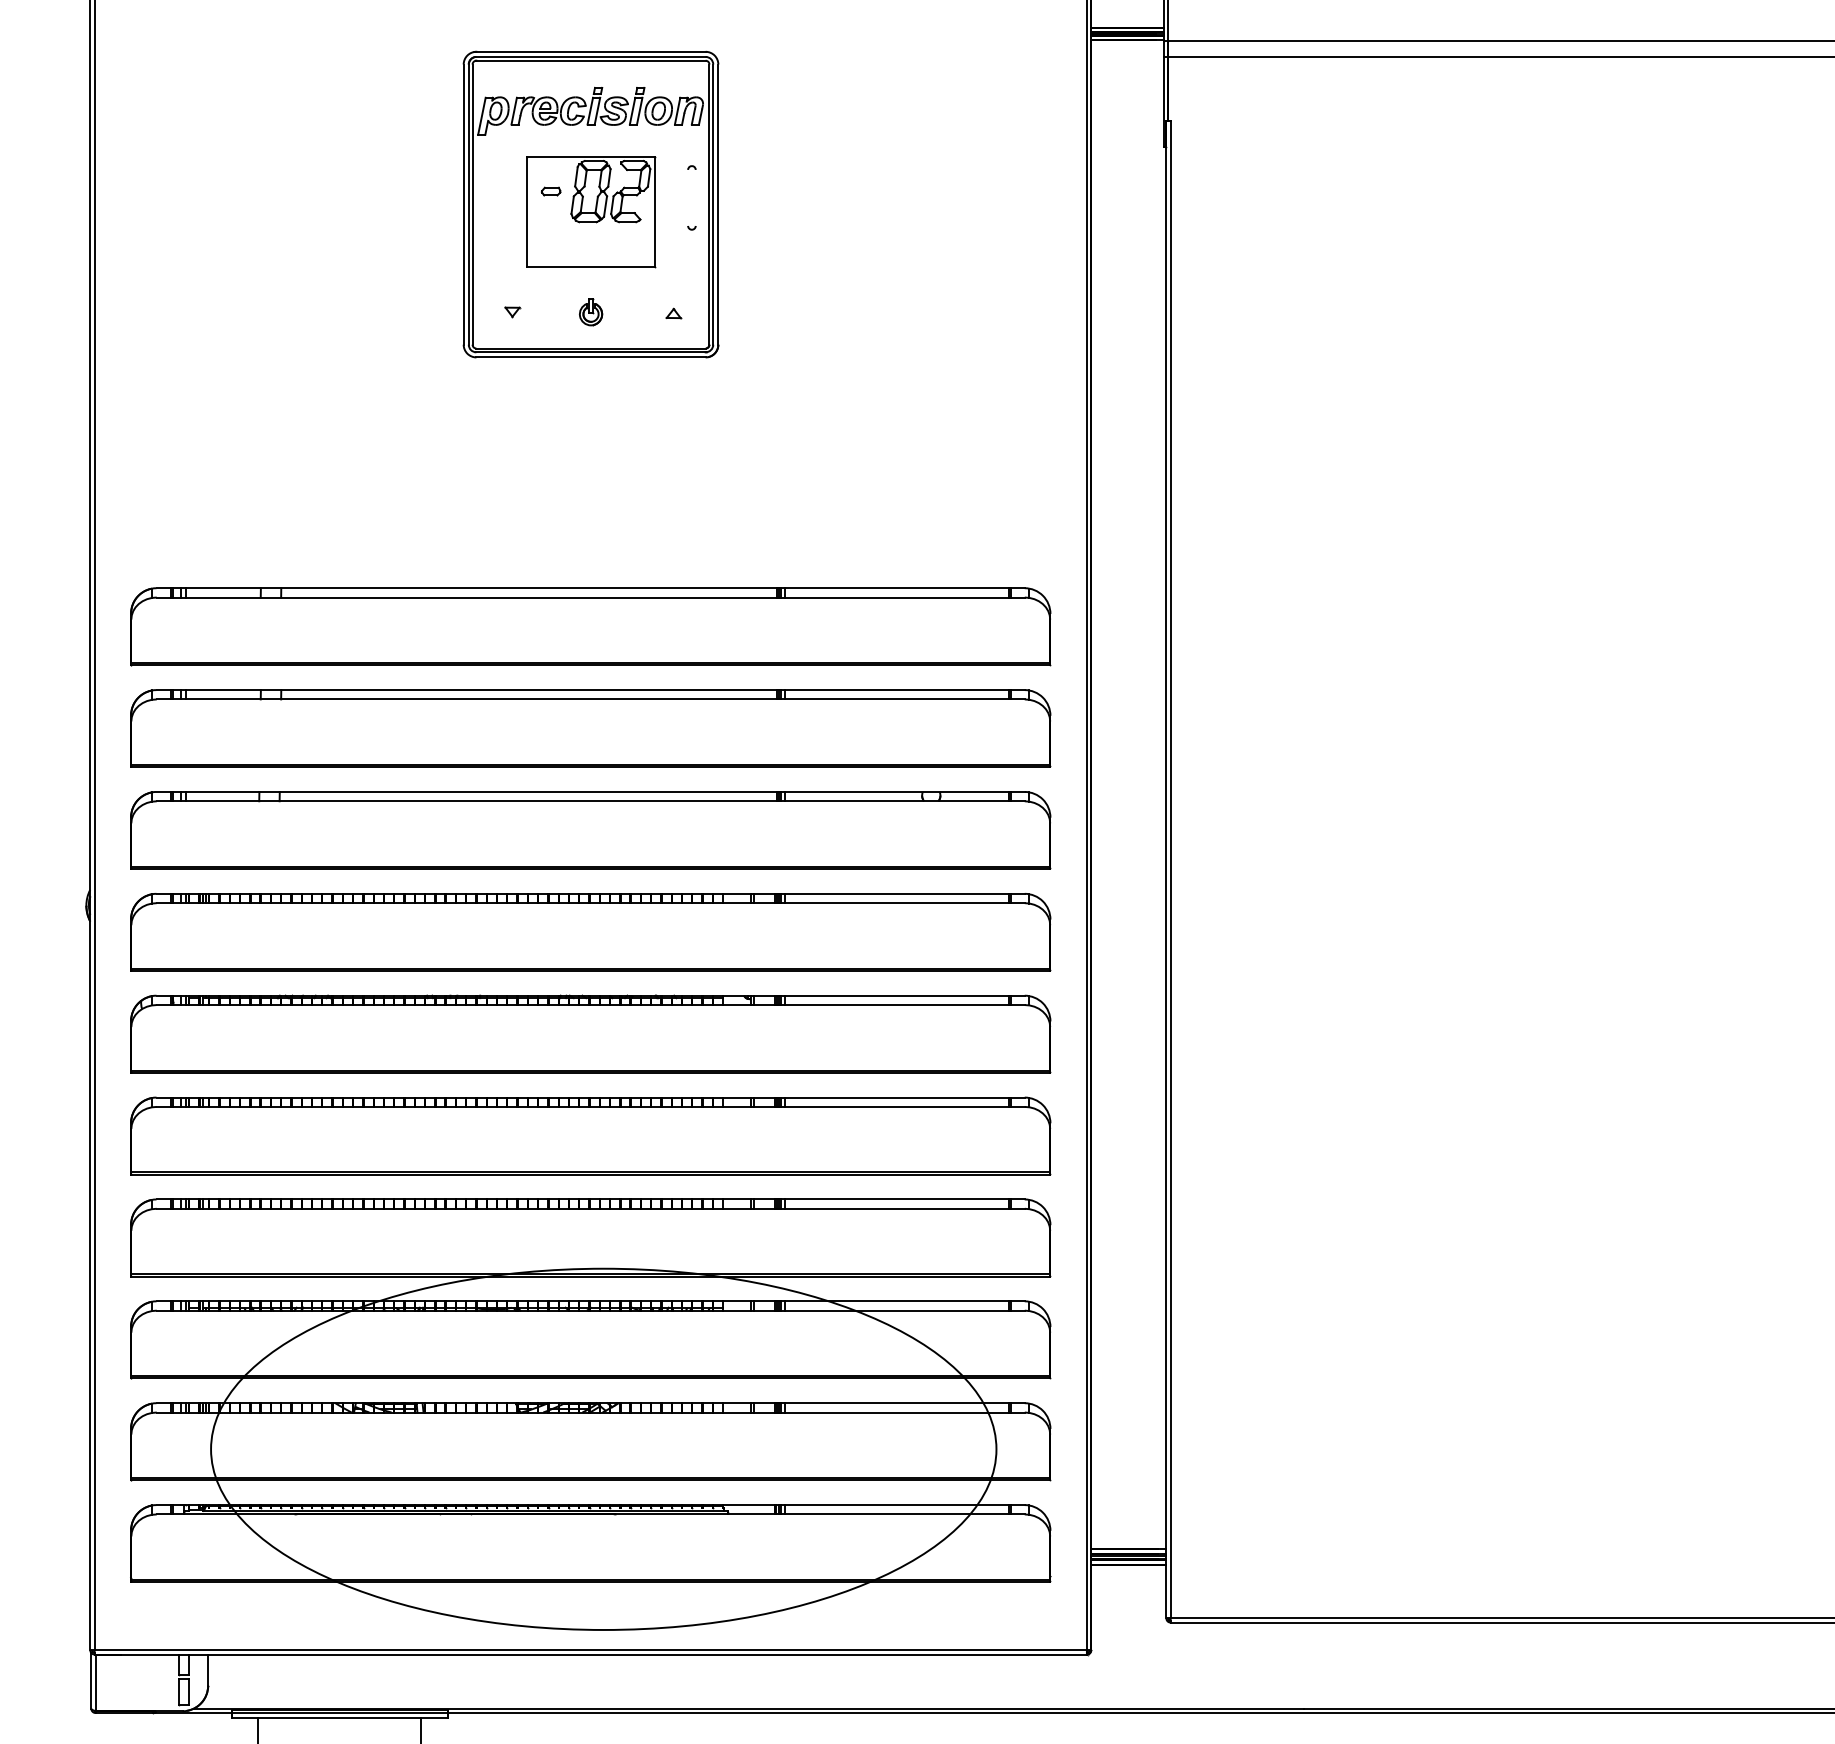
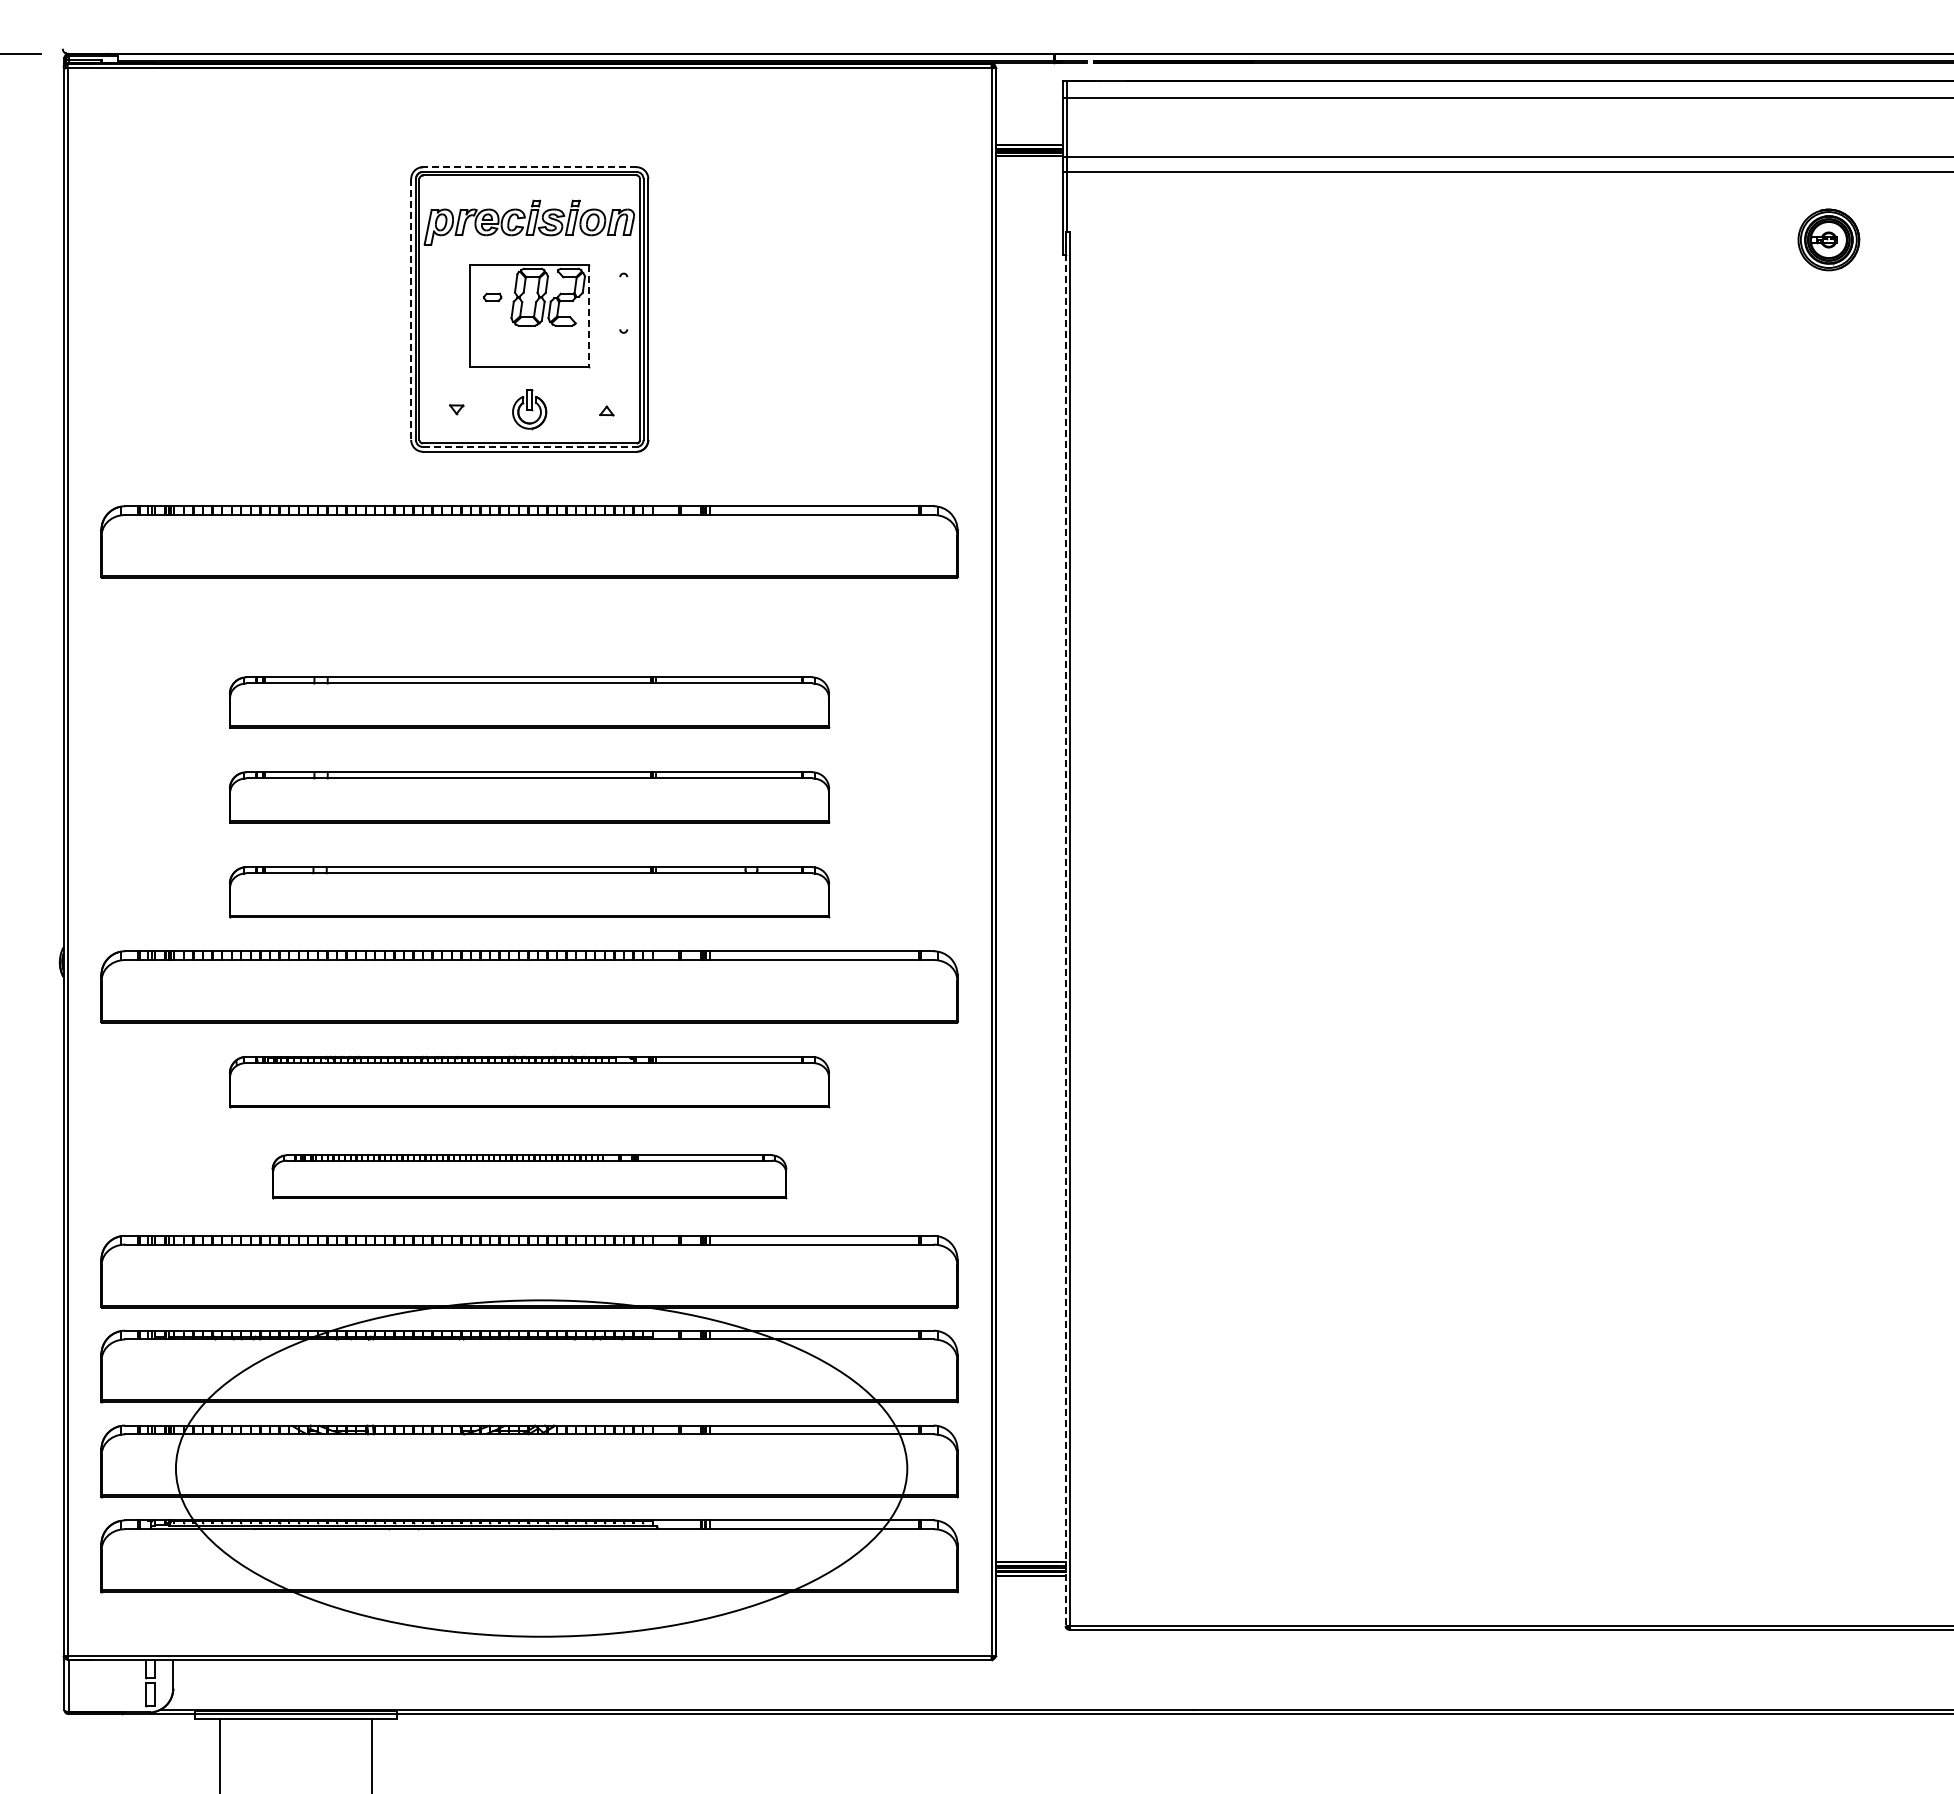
line: (590, 52) -> (529, 167), solid -> dashed
line: (464, 204) -> (411, 309), solid -> dashed
line: (655, 212) -> (589, 316), solid -> dashed
part: (590, 313) -> (529, 410), size x1.6
line: (590, 352) -> (529, 447), solid -> dashed
part: (590, 453) -> (529, 541), added
part: (590, 626) -> (529, 702), size x0.7
part: (590, 728) -> (529, 797), size x0.7
part: (590, 830) -> (529, 892), size x0.7
line: (1166, 870) -> (1065, 929), solid -> dashed
part: (590, 1033) -> (529, 1081), size x0.7
part: (590, 1135) -> (529, 1176), size x0.6

